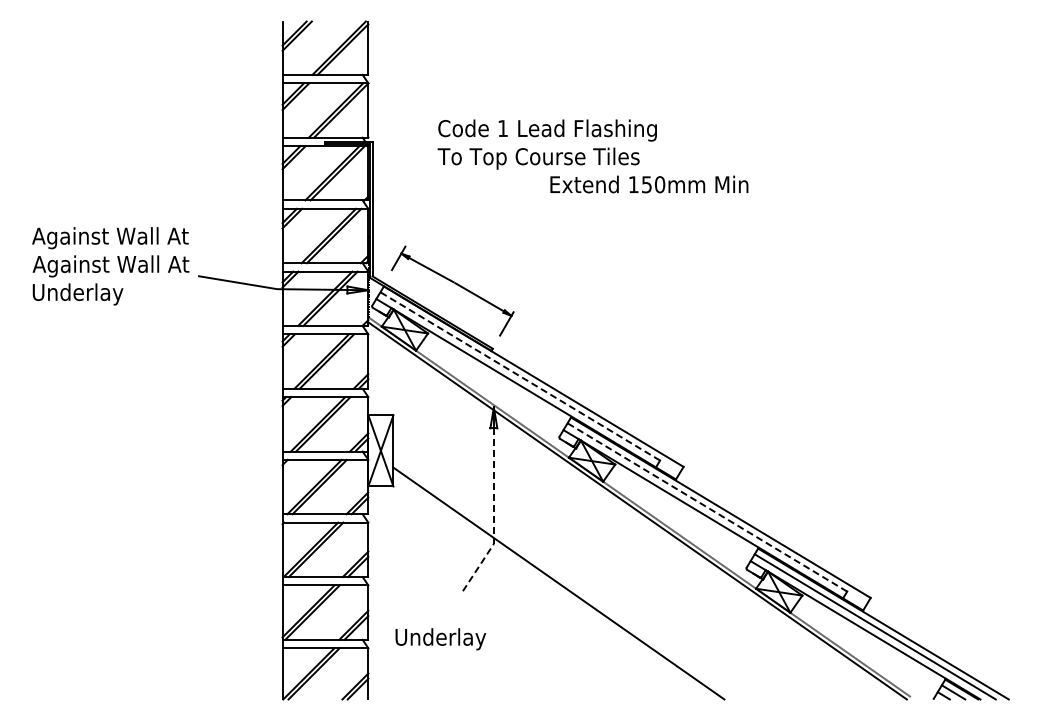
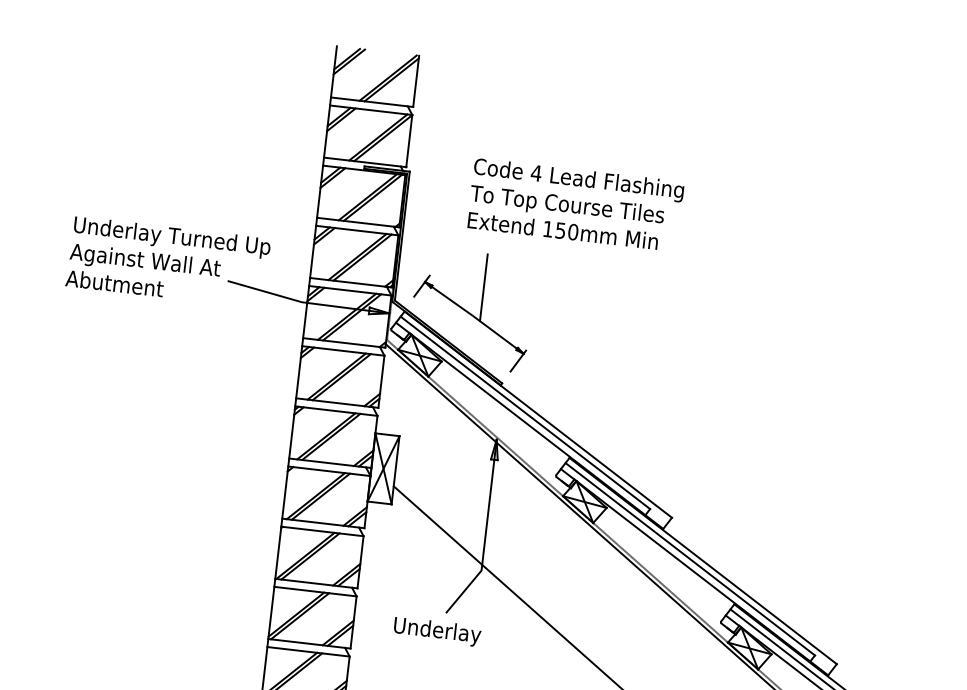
text: (502, 128) -> (535, 173), 1 -> 4
text: (649, 184) -> (563, 230), moved
text: (135, 238) -> (171, 237), Against Wall At -> Underlay Turned Up
line: (462, 252) -> (483, 287), added
text: (81, 294) -> (113, 285), Underlay -> Abutment
line: (519, 376) -> (524, 412), dashed -> solid
line: (706, 507) -> (689, 559), dashed -> solid
line: (493, 516) -> (484, 544), dashed -> solid
text: (440, 639) -> (437, 632), moved

